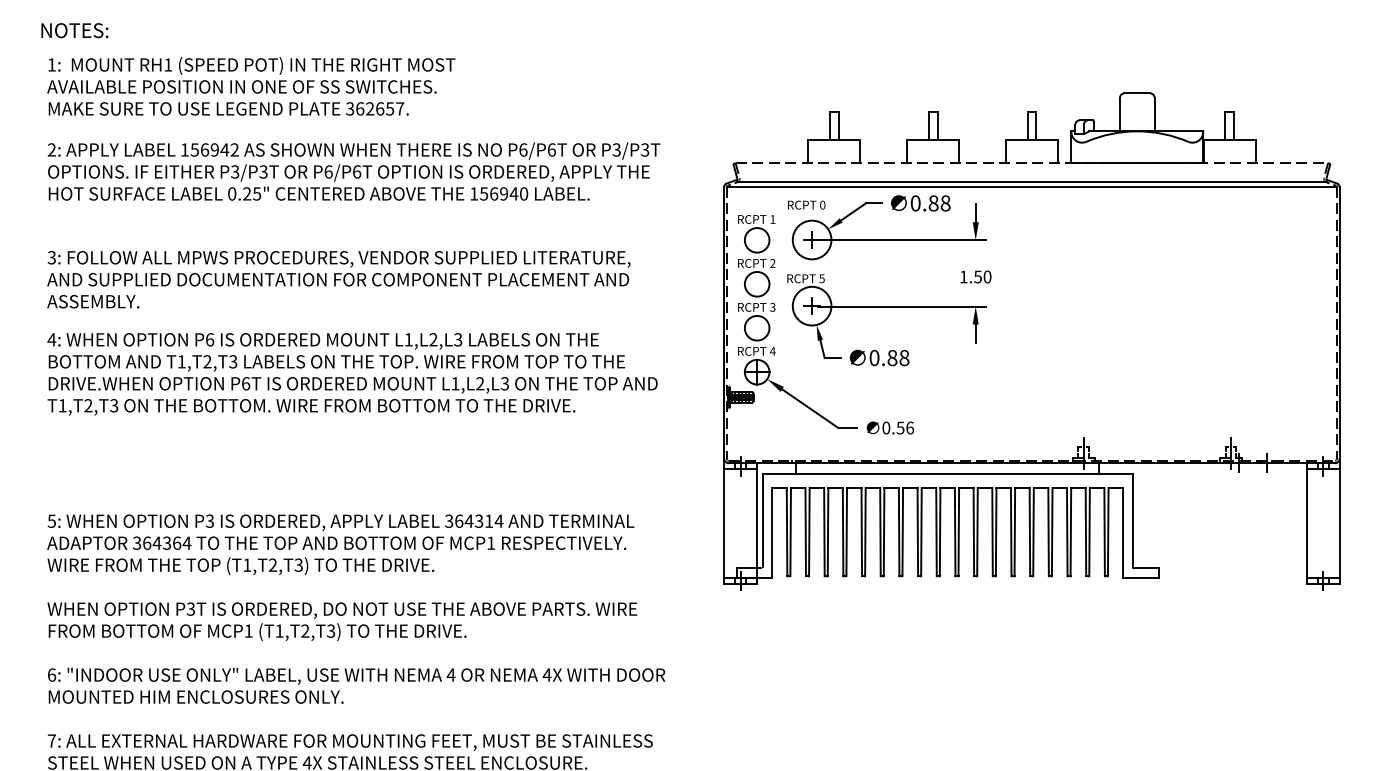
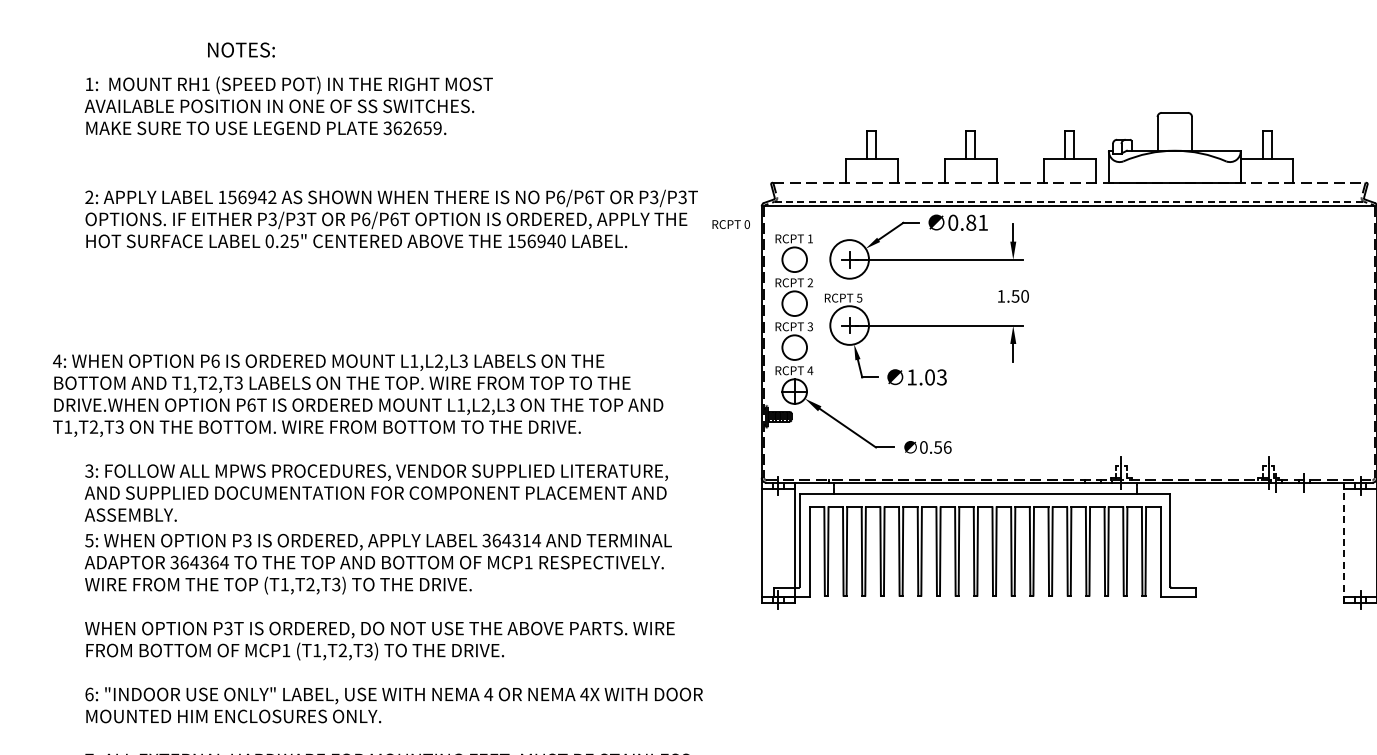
text: (74, 30) -> (241, 49), moved
text: (400, 108) -> (438, 127), 362657. -> 362659.
text: (353, 171) -> (391, 218), moved
line: (1031, 182) -> (1069, 201), solid -> dashed
text: (945, 203) -> (983, 222), 0.88 -> 0.81
text: (806, 204) -> (731, 223), moved
text: (338, 279) -> (376, 492), moved
text: (889, 357) -> (927, 376), 0.88 -> 1.03
text: (352, 374) -> (358, 395), moved
line: (1306, 522) -> (1344, 541), solid -> dashed

